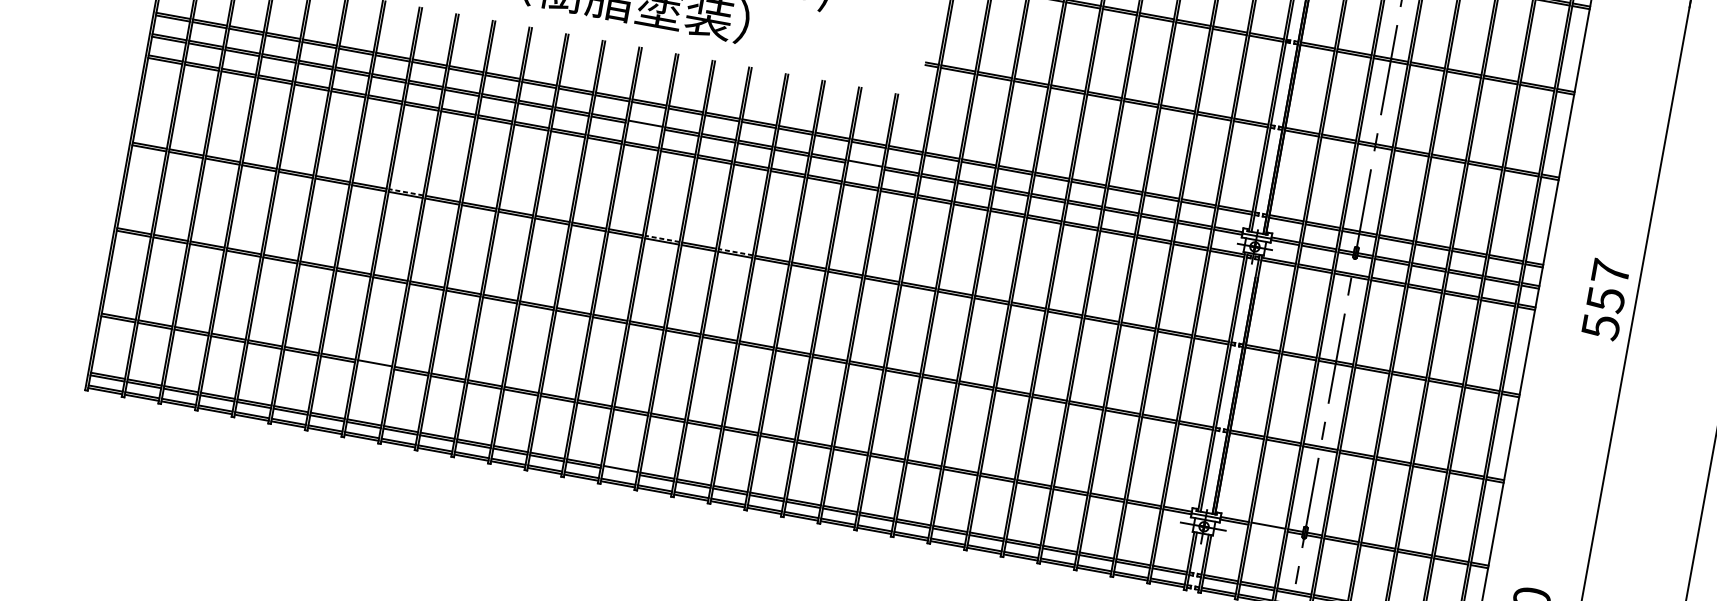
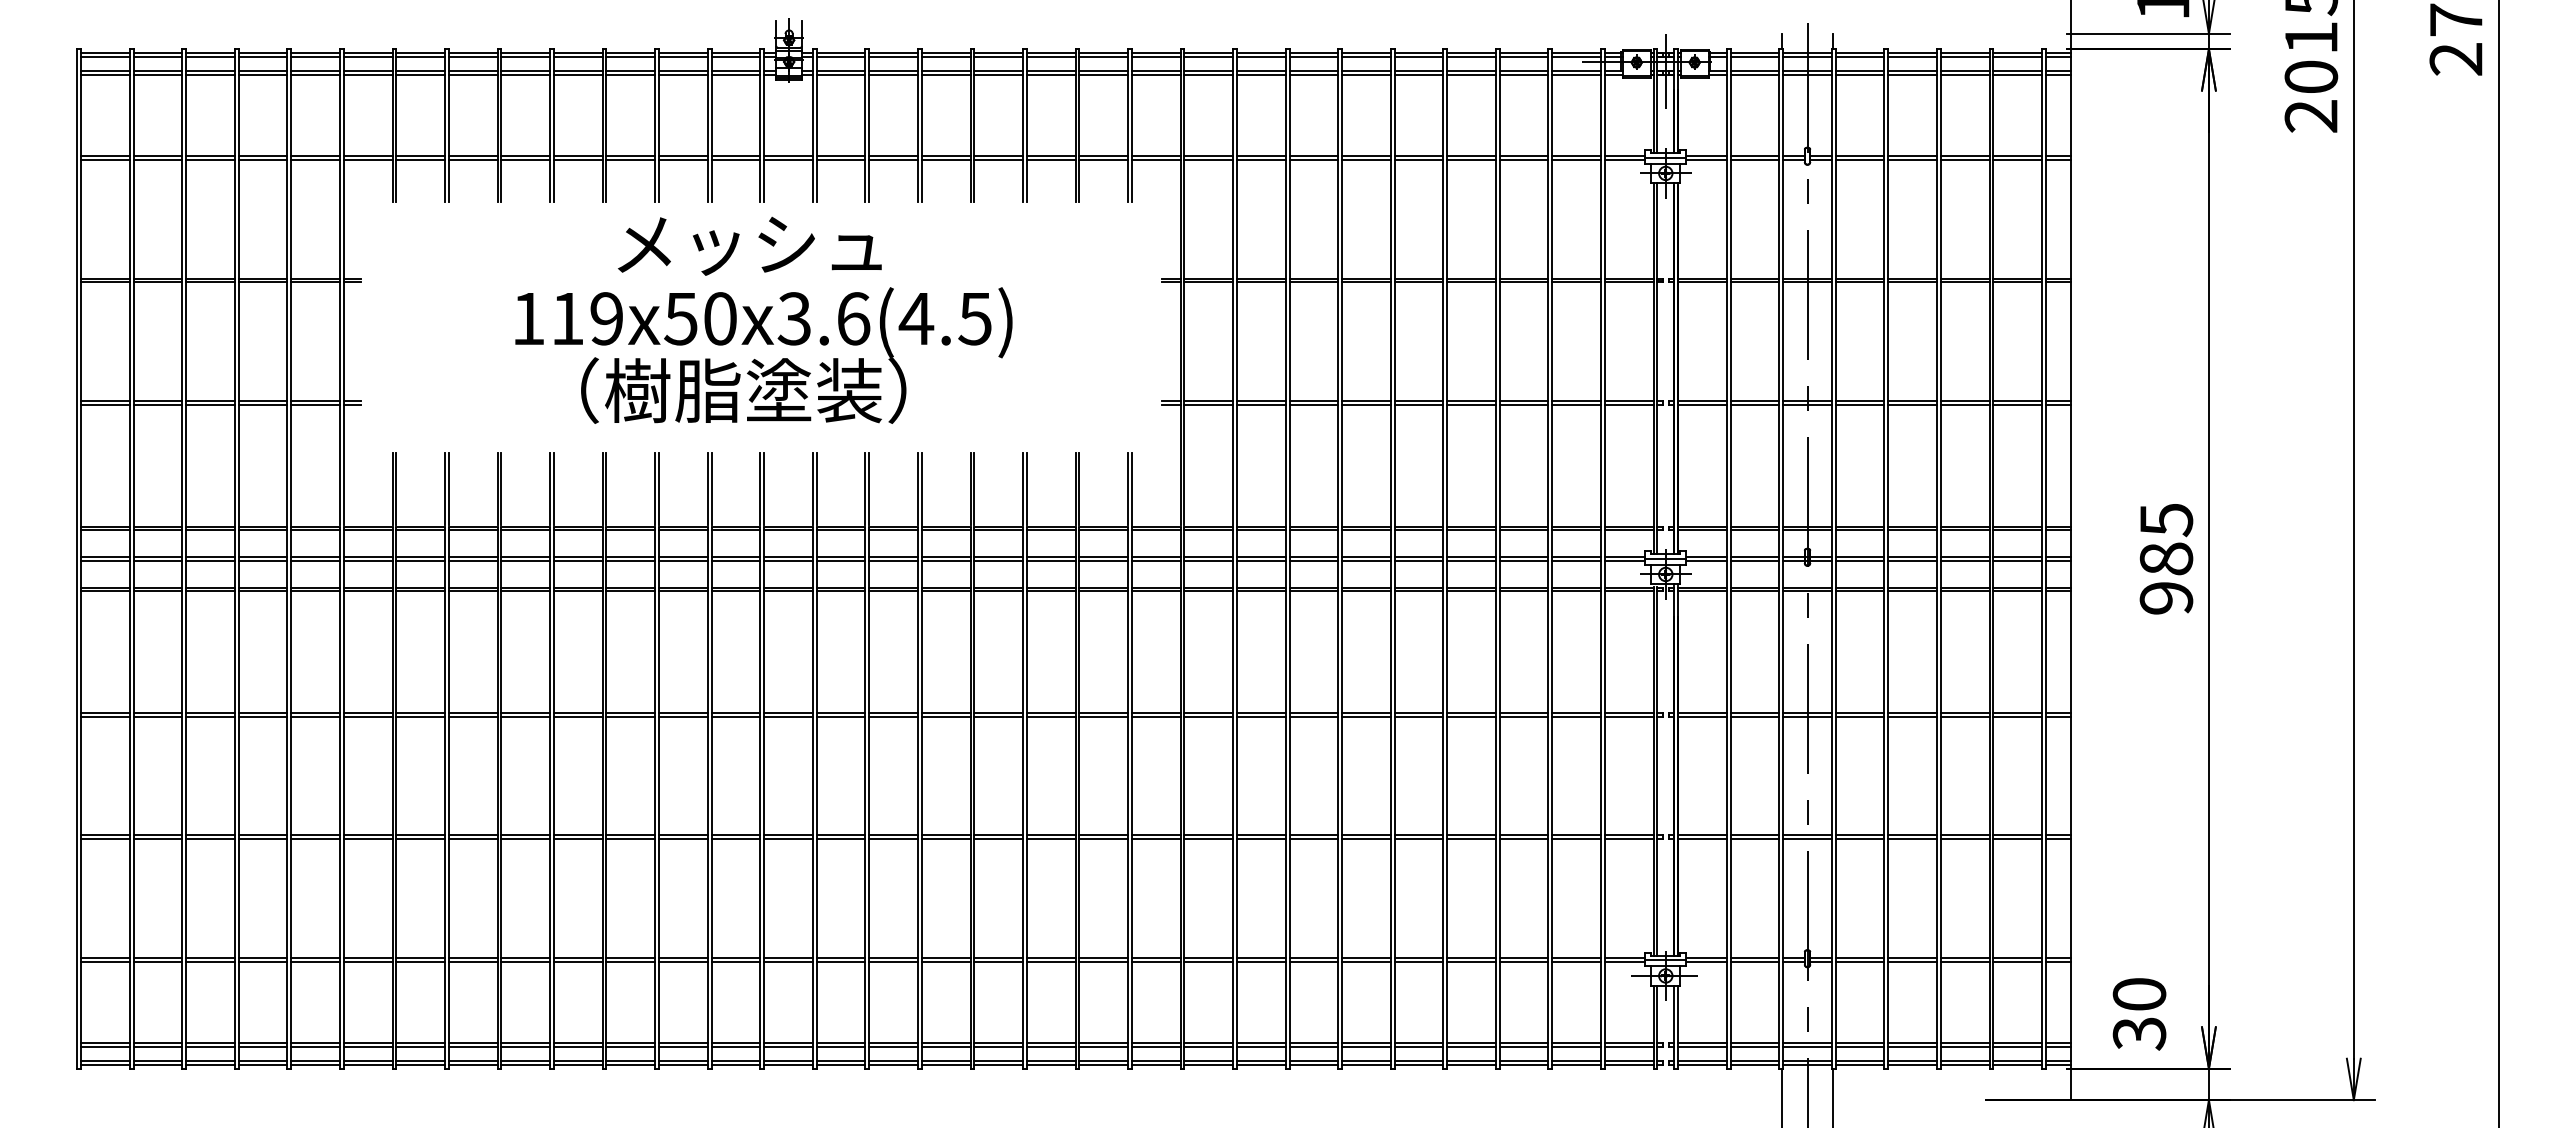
line: (645, 126) -> (788, 560), added
line: (864, 166) -> (1103, 560), added
line: (405, 192) -> (472, 712), dashed -> solid
line: (662, 238) -> (840, 712), dashed -> solid
line: (735, 251) -> (945, 712), dashed -> solid
text: (1605, 299) -> (2166, 559), 557 -> 985
line: (374, 365) -> (472, 961), added
line: (619, 471) -> (840, 1046), added
line: (1267, 527) -> (1754, 961), added

